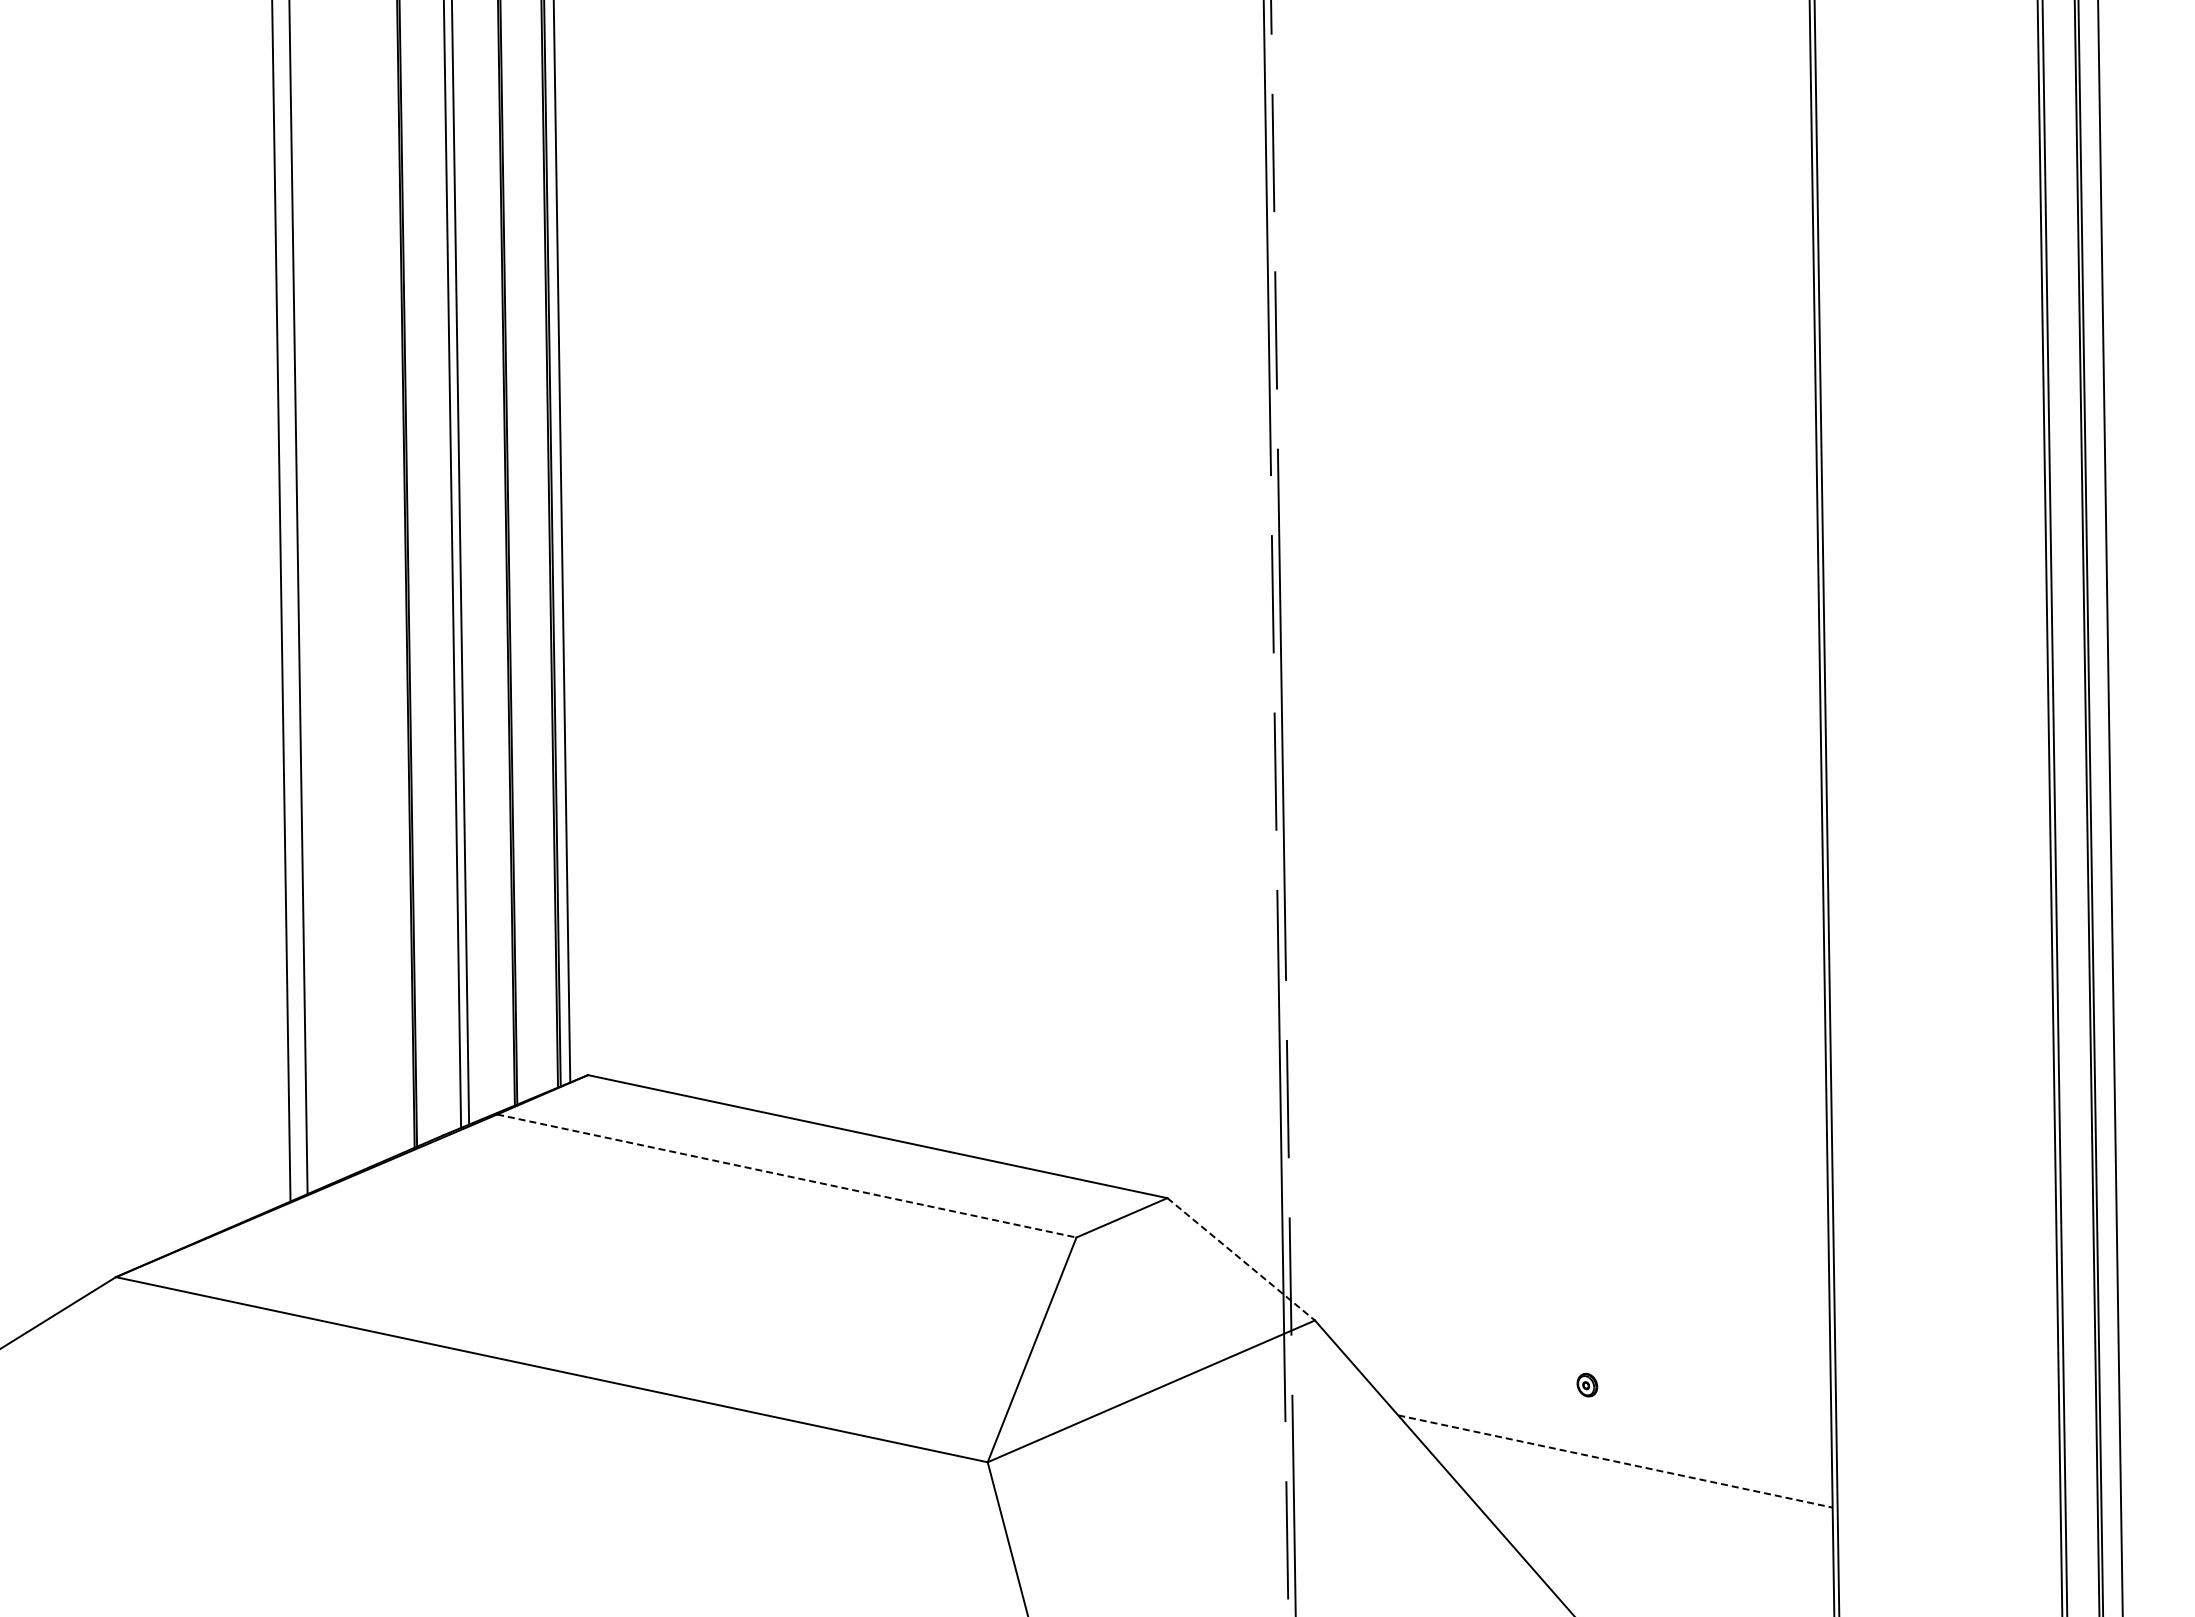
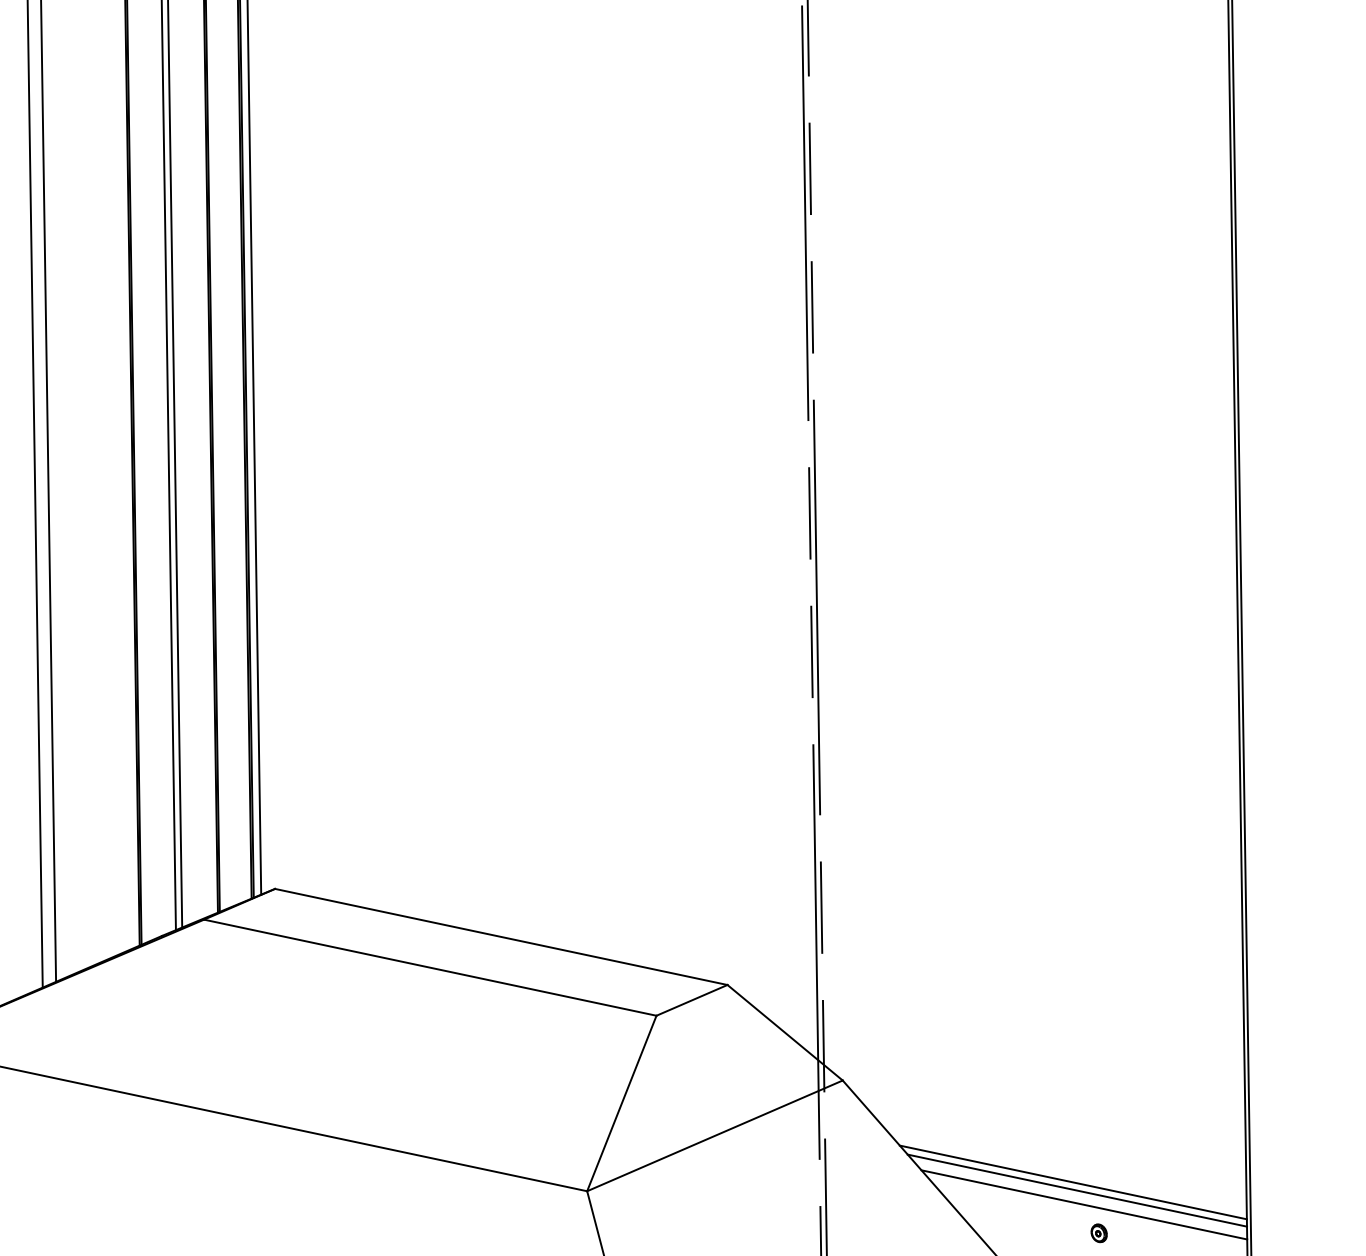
line: (787, 1176) -> (430, 968), dashed -> solid
line: (1241, 1259) -> (785, 1032), dashed -> solid
part: (1587, 1384) -> (1099, 1232), moved
line: (1610, 1450) -> (1073, 1182), added
line: (1615, 1461) -> (1077, 1190), dashed -> solid
line: (1623, 1479) -> (1083, 1204), added

